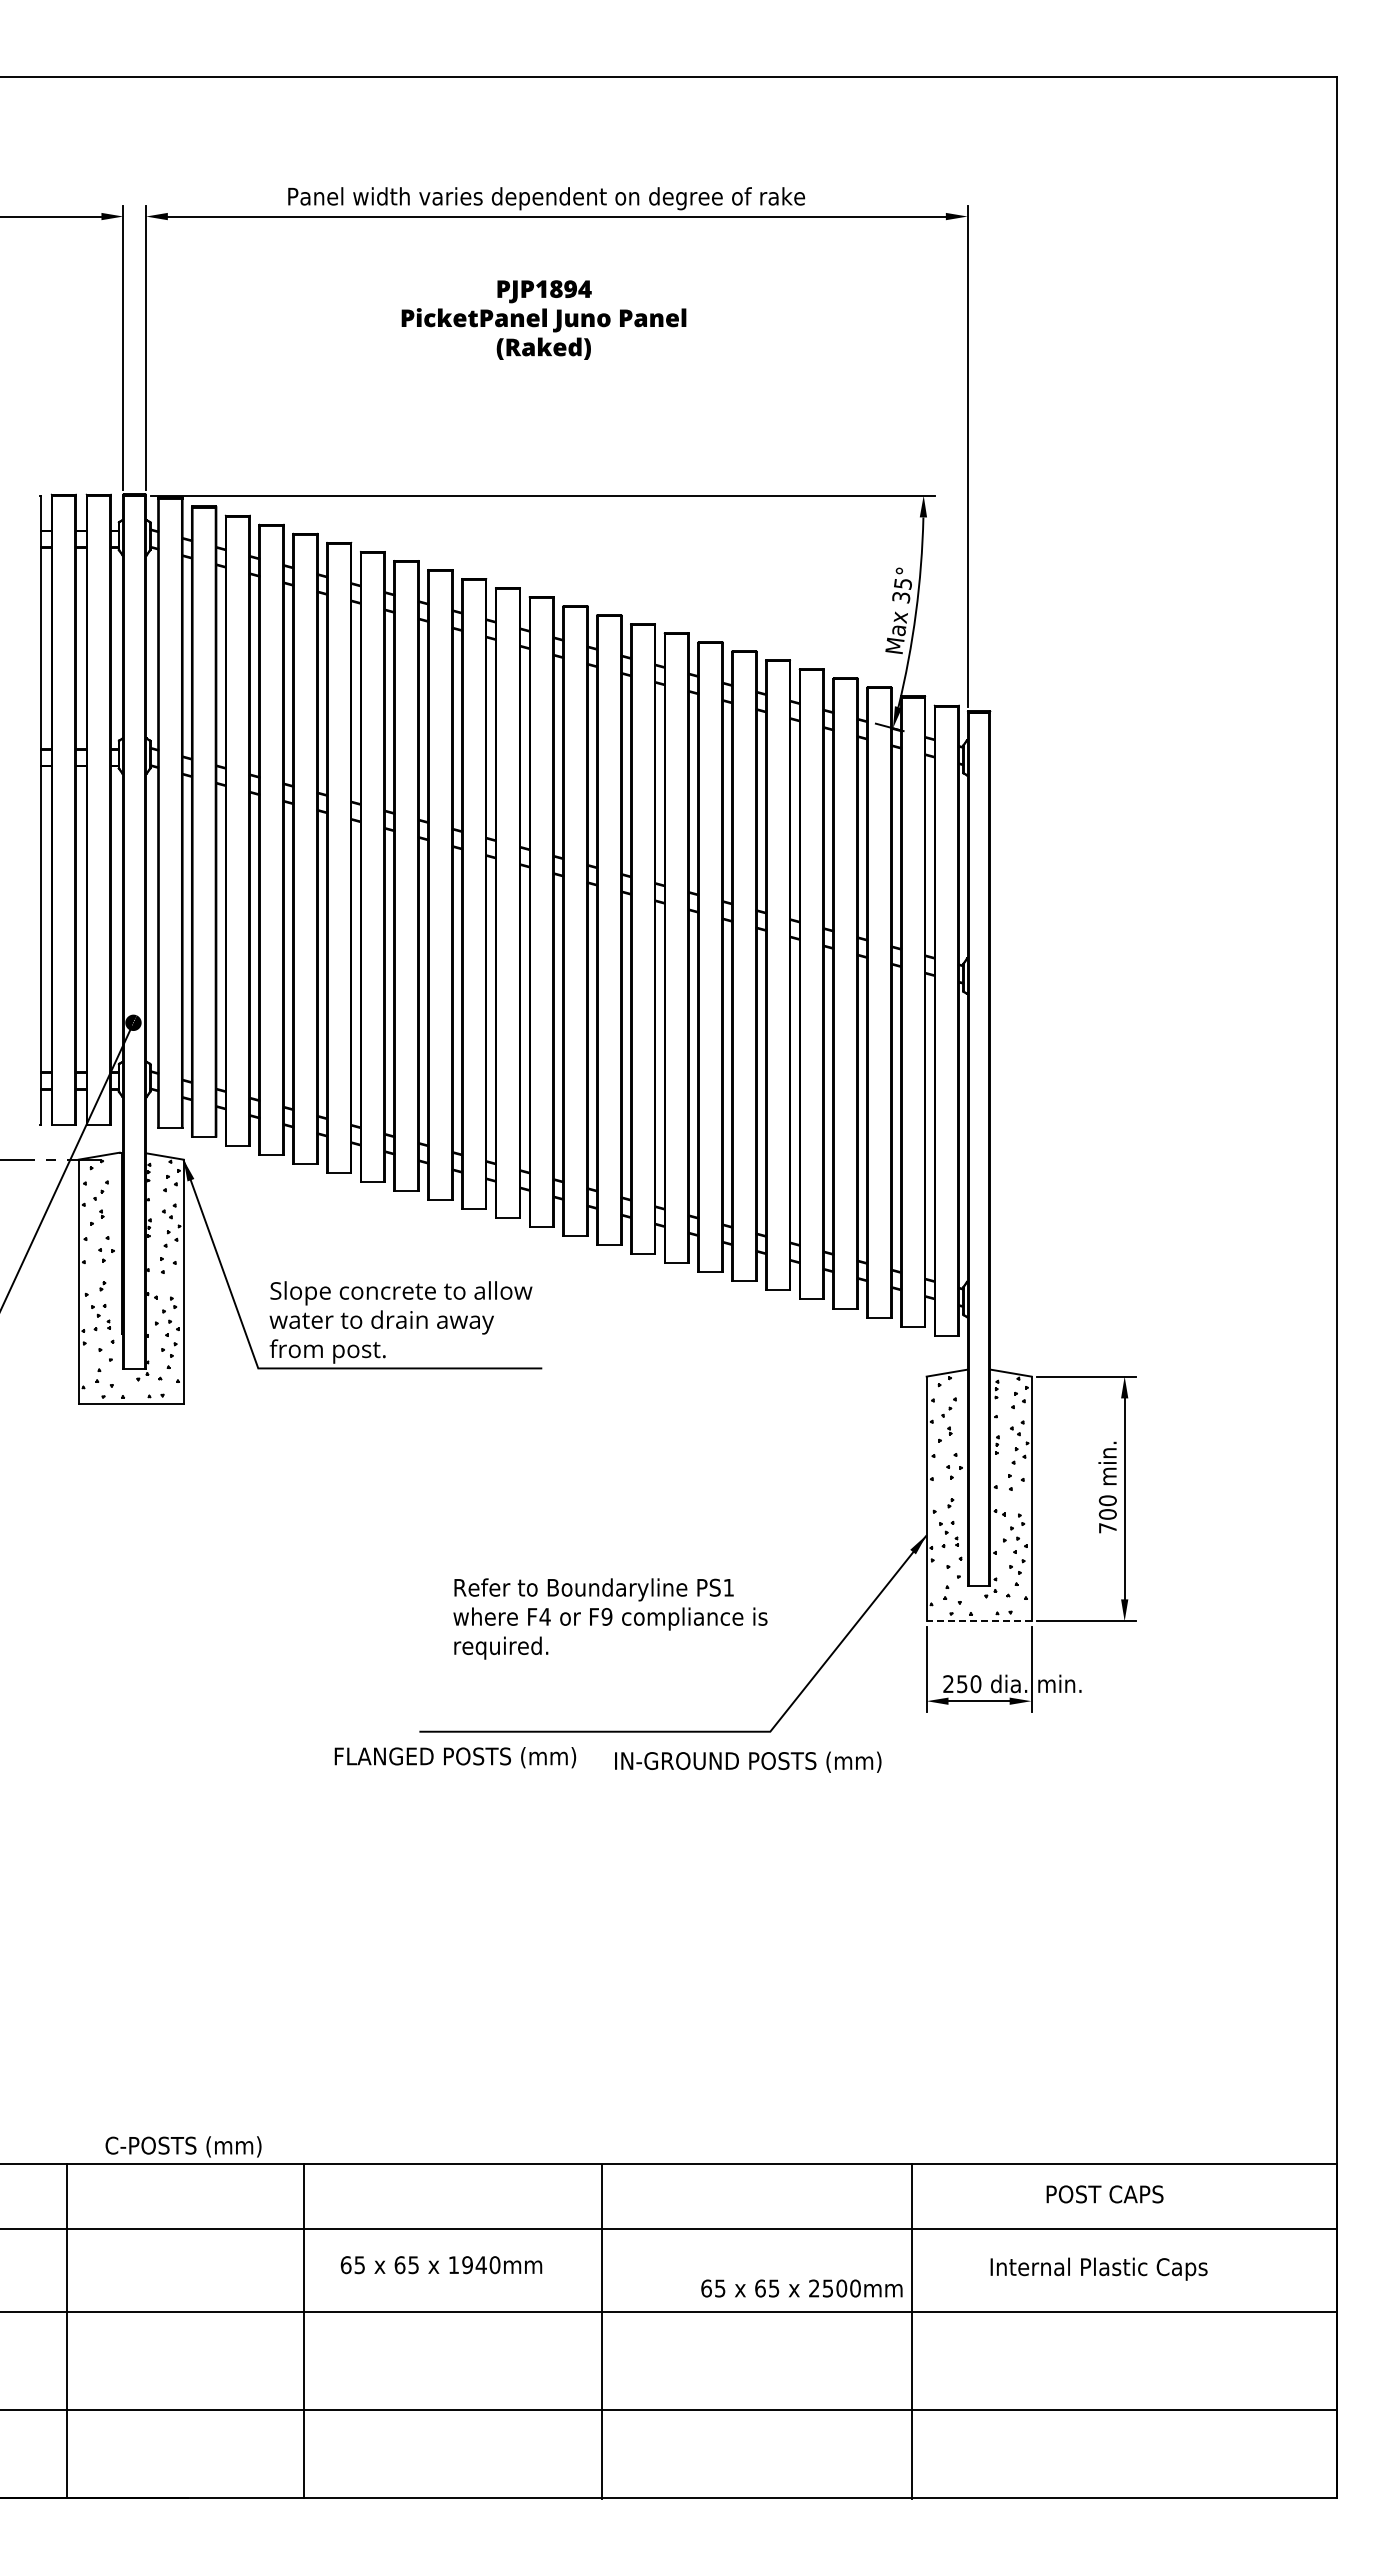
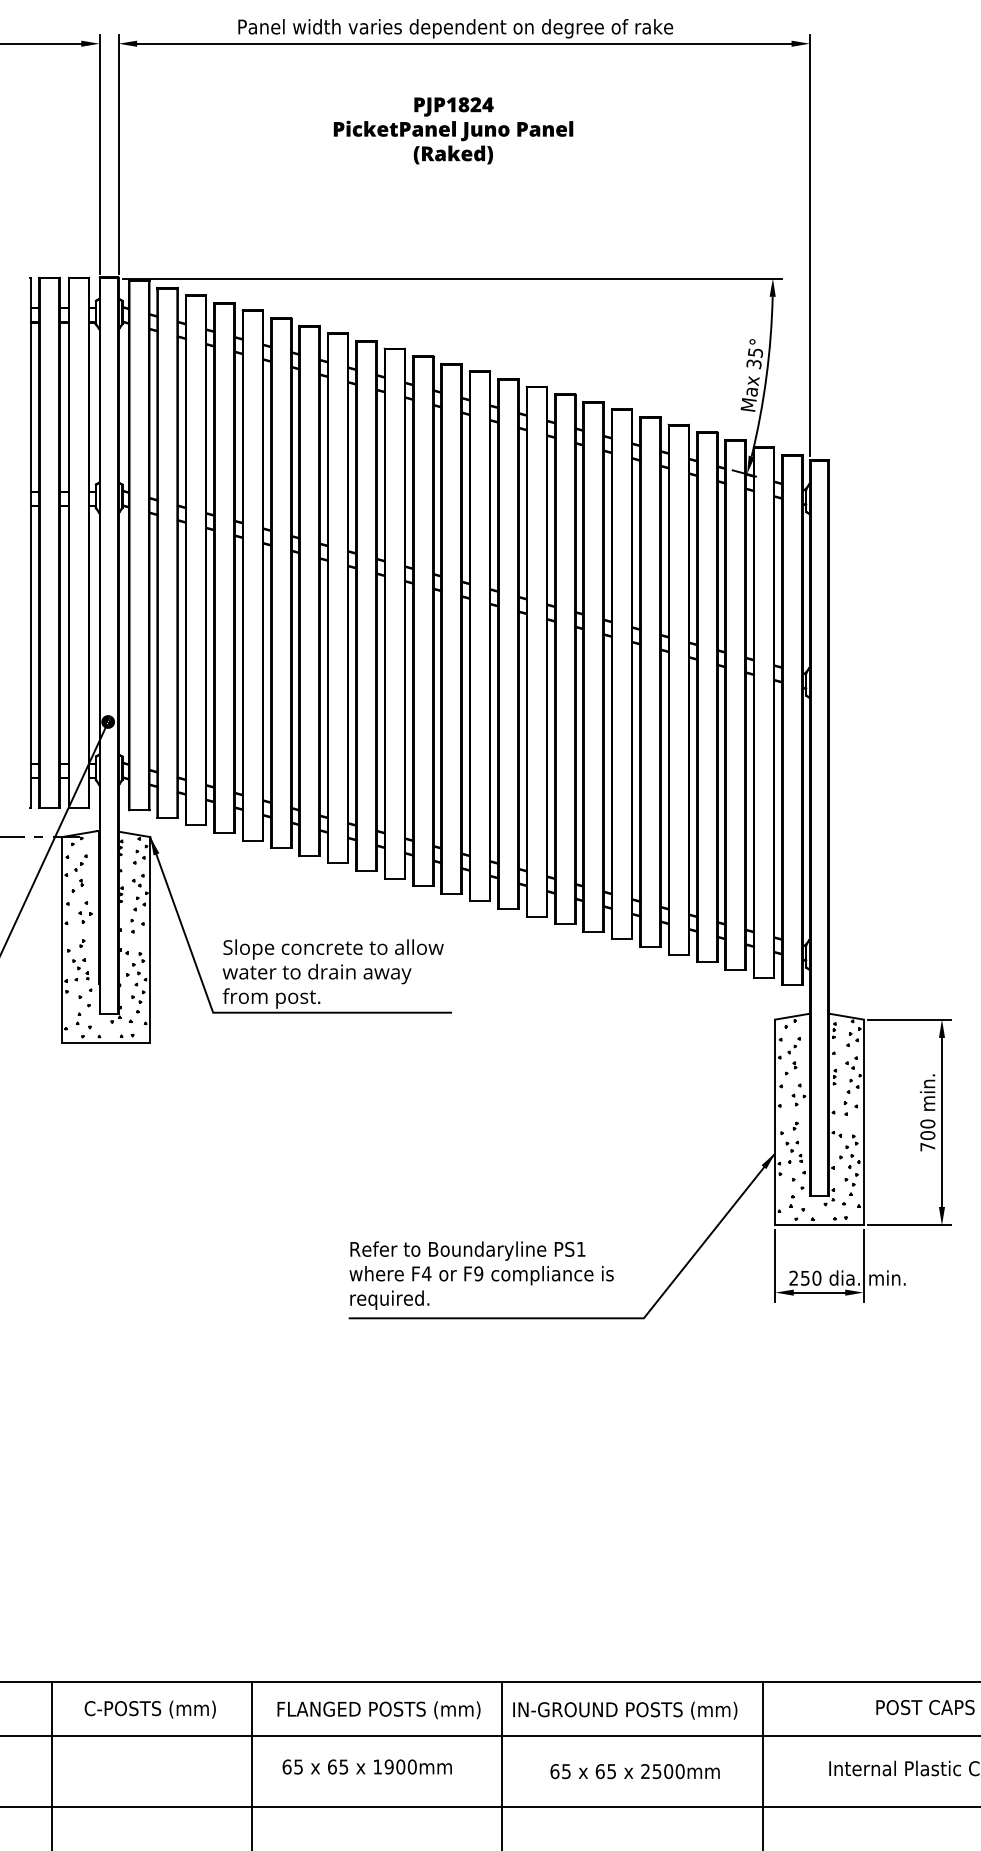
text: (570, 289) -> (475, 105), PJP1894 -> PJP1824
text: (610, 1618) -> (481, 1275), moved
line: (978, 1621) -> (819, 1225), dashed -> solid
text: (455, 1757) -> (379, 1710), moved
text: (748, 1761) -> (625, 1710), moved
text: (183, 2146) -> (150, 1709), moved
text: (480, 2265) -> (400, 1767), 1940mm -> 1900mm
text: (801, 2288) -> (634, 1771), moved

